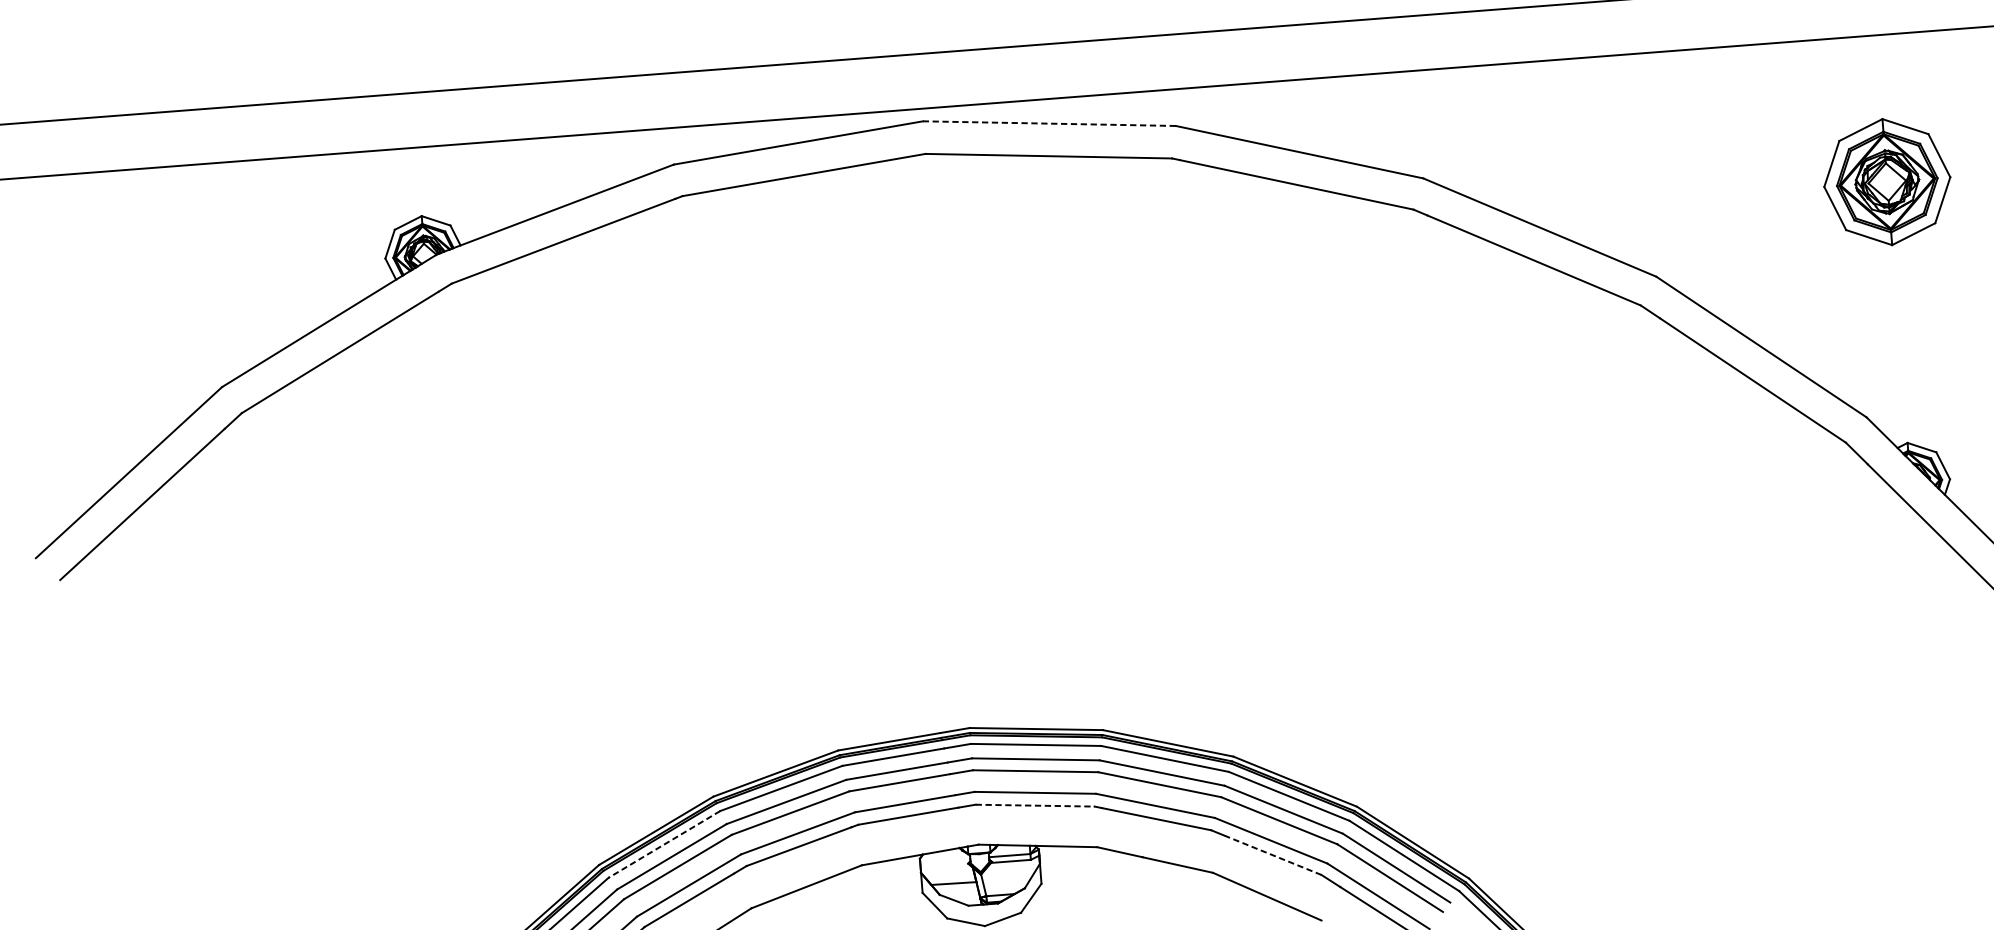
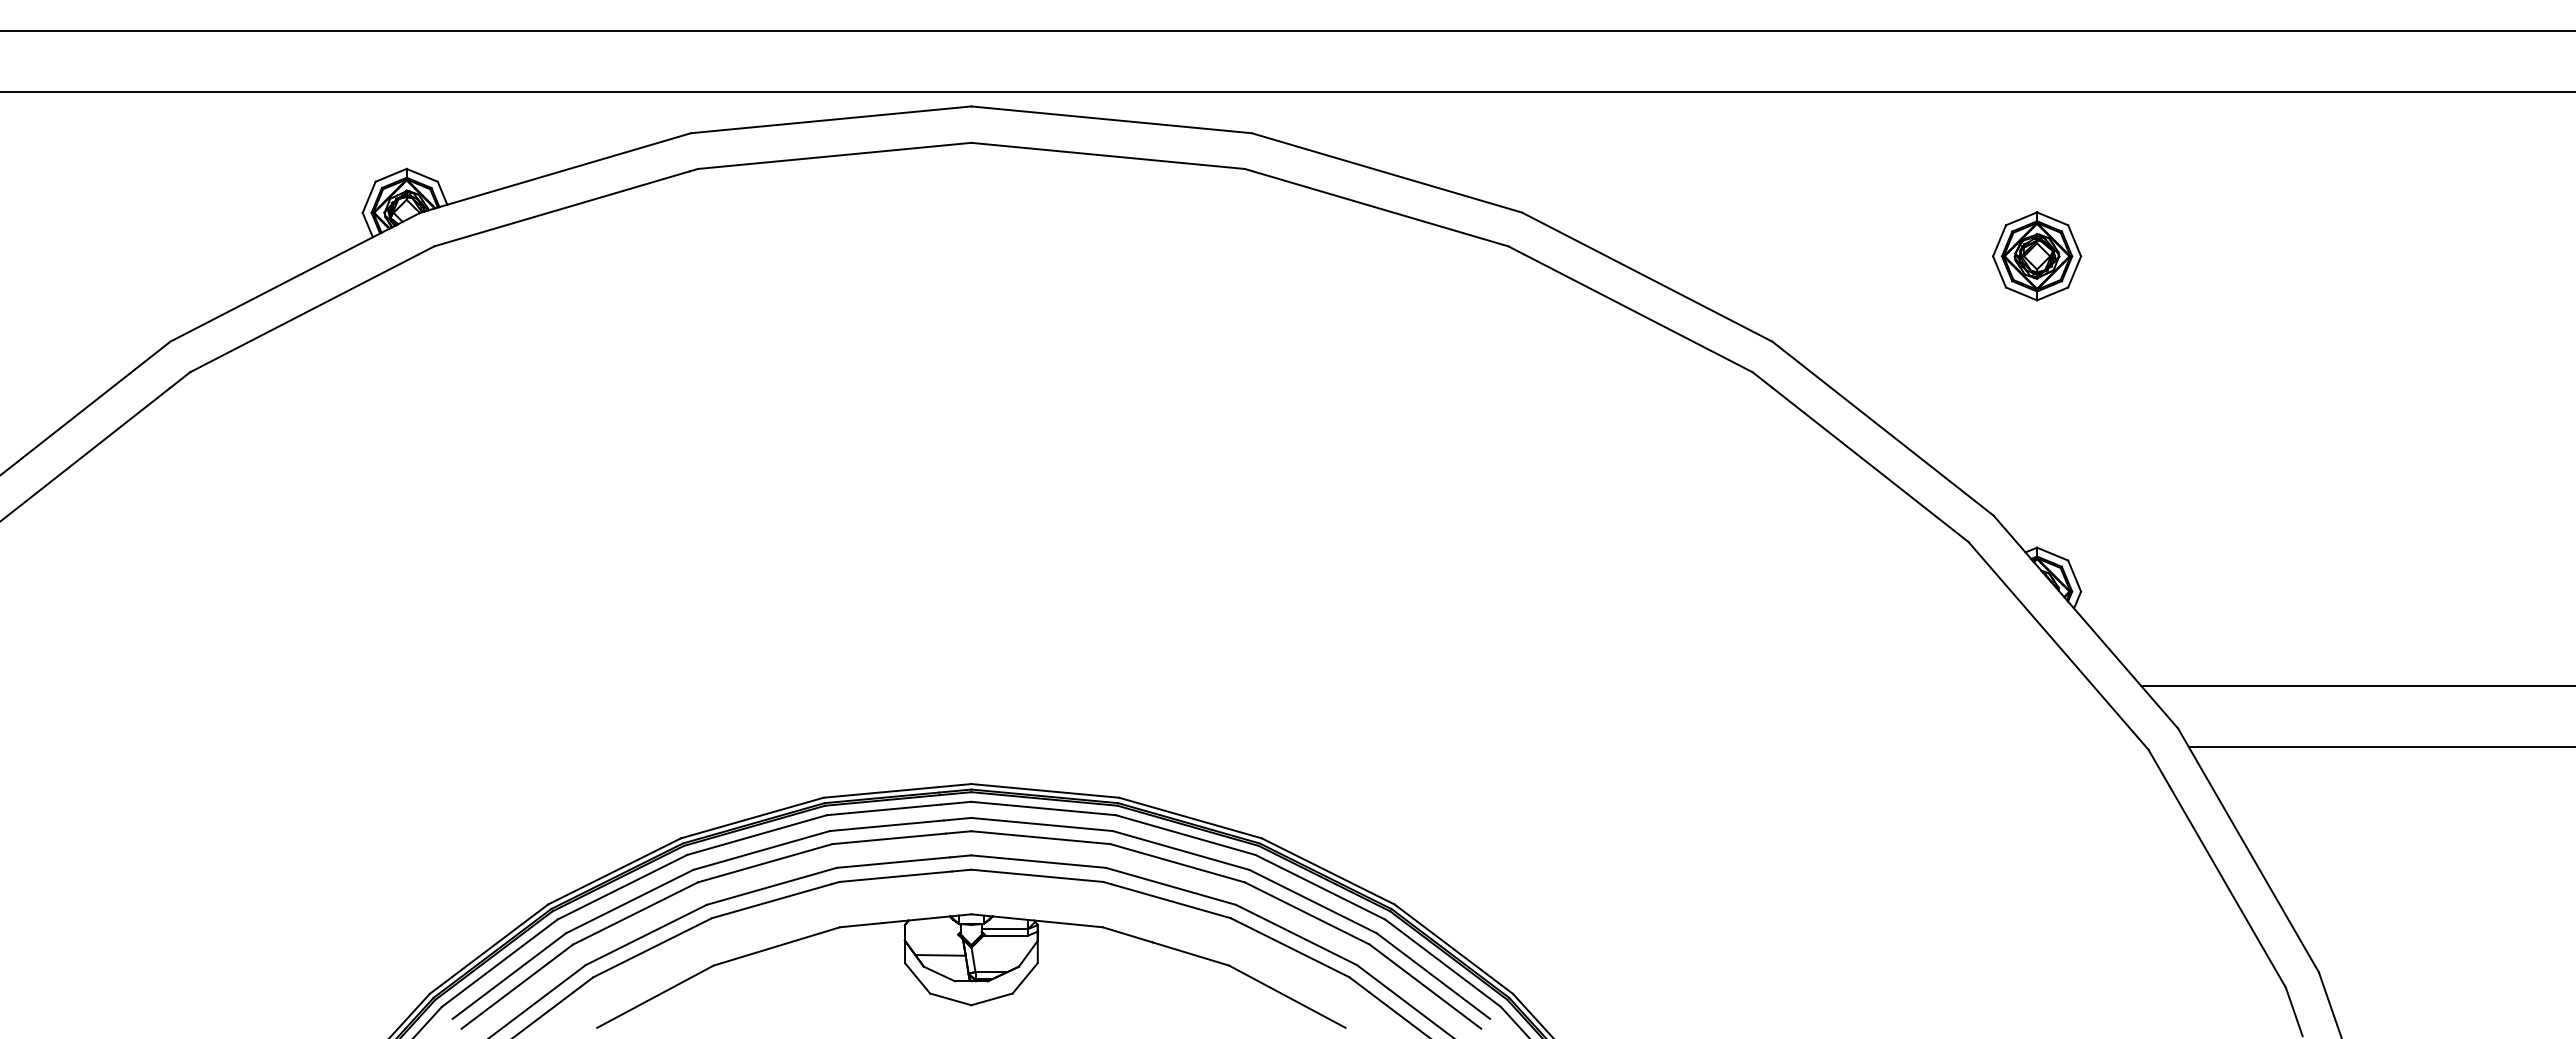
line: (1049, 123) -> (1111, 119), dashed -> solid
part: (1887, 182) -> (2037, 256), size x0.62
line: (1035, 805) -> (1037, 875), dashed -> solid
line: (664, 844) -> (622, 887), dashed -> solid
line: (1273, 855) -> (1297, 951), dashed -> solid

